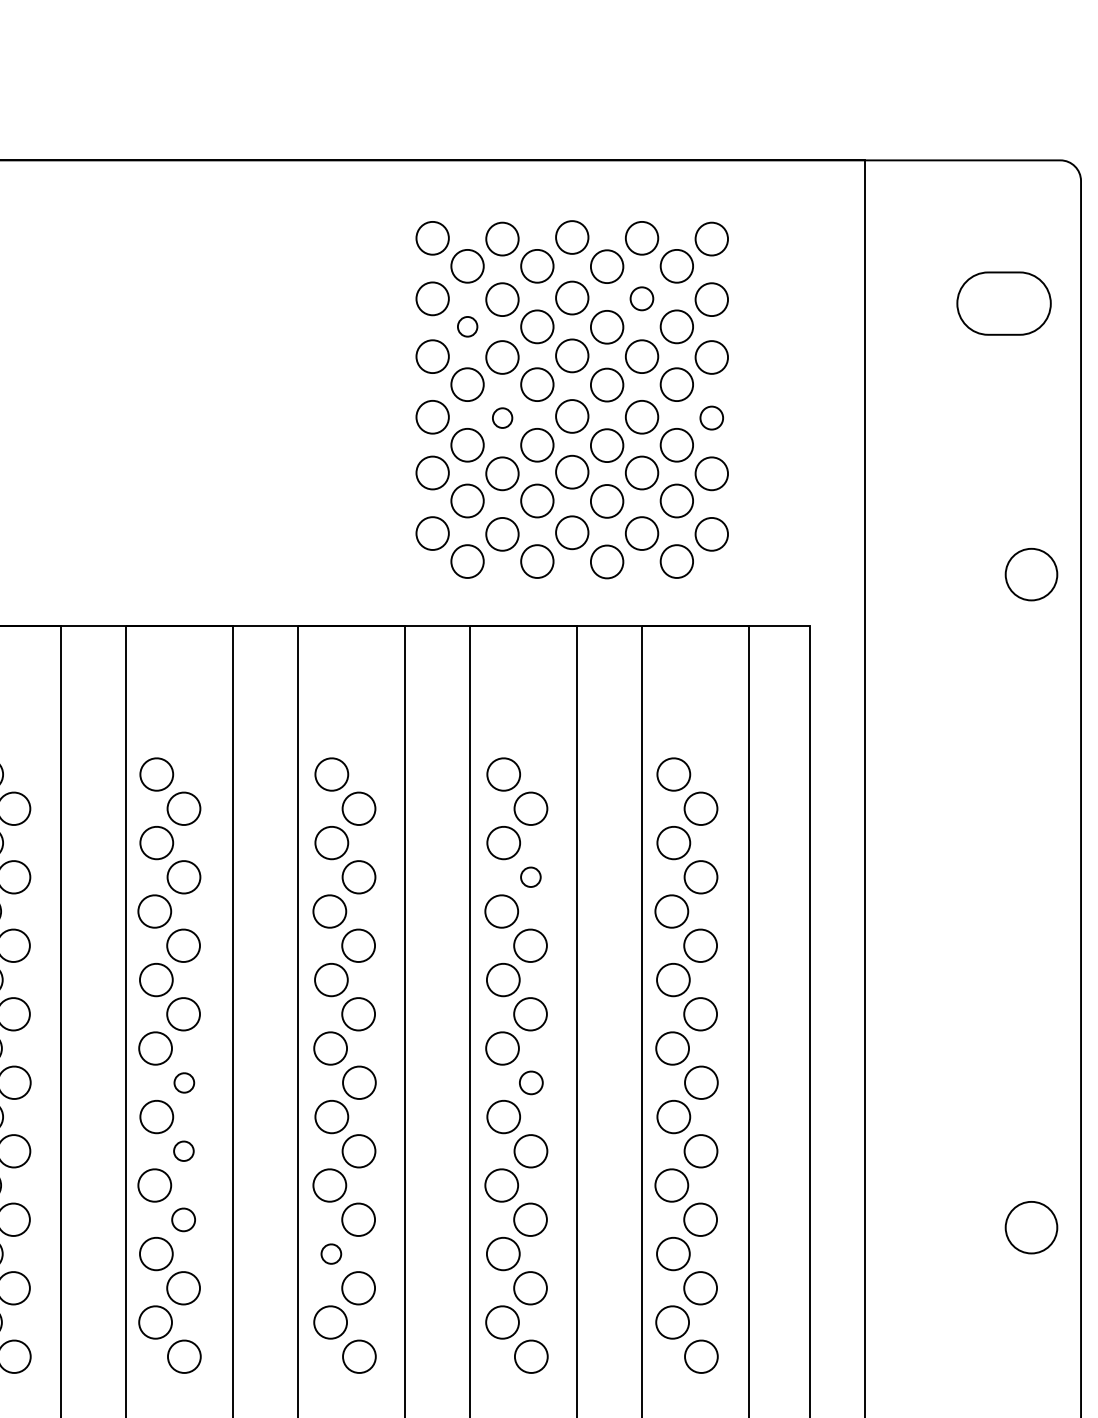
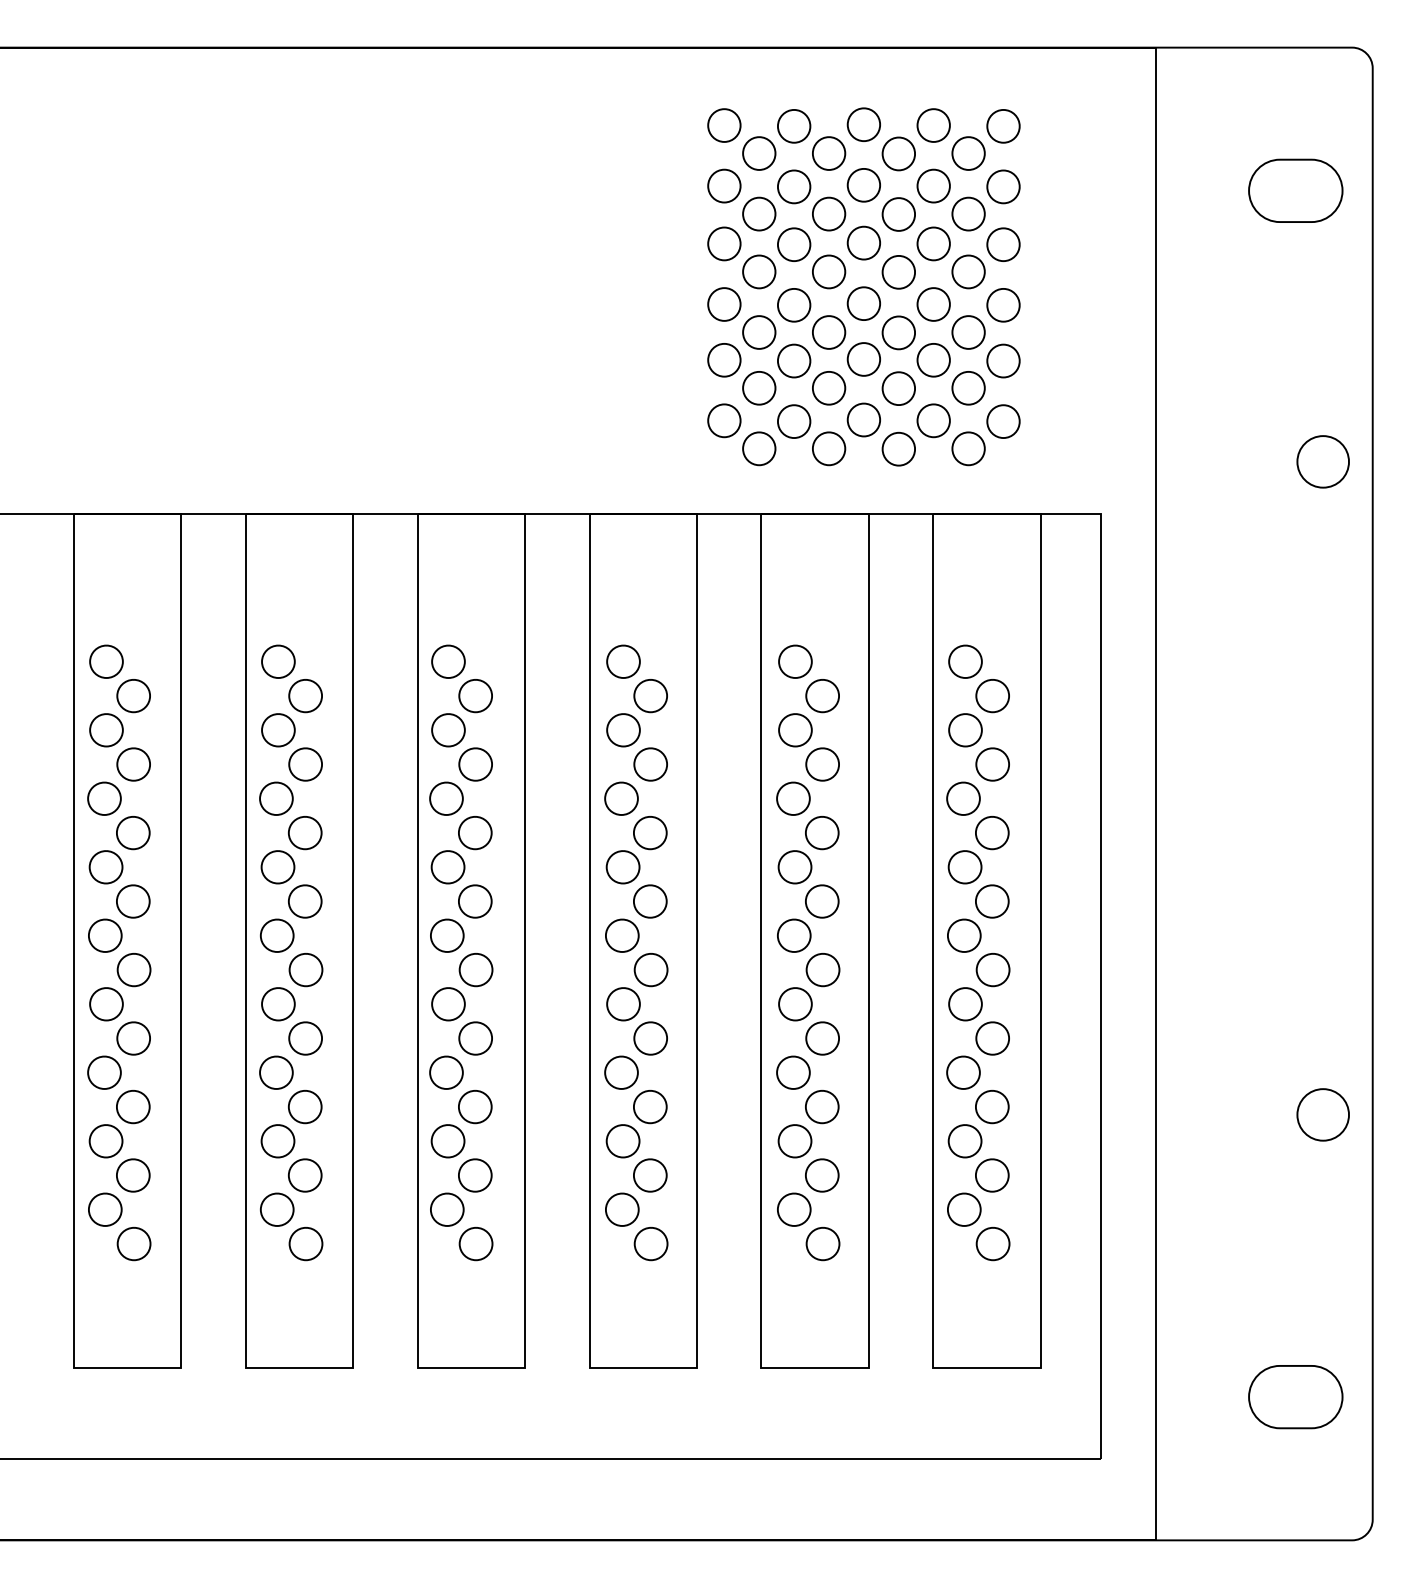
part: (641, 298) -> (933, 185), size x1.43
part: (467, 326) -> (759, 213), size x1.67
part: (502, 418) -> (794, 305), size x1.67
part: (711, 418) -> (1003, 305), size x1.43
part: (530, 877) -> (822, 764), size x1.67
part: (183, 1083) -> (475, 970), size x1.67
part: (530, 1083) -> (822, 970), size x1.43
part: (183, 1151) -> (475, 1038), size x1.67
part: (183, 1220) -> (475, 1107), size x1.43
part: (330, 1254) -> (622, 1141), size x1.67

